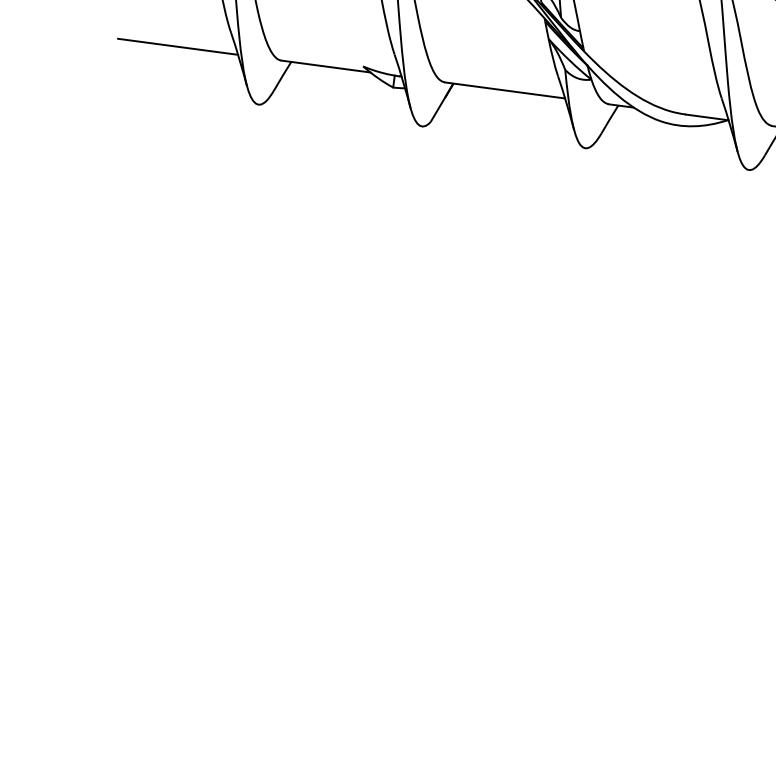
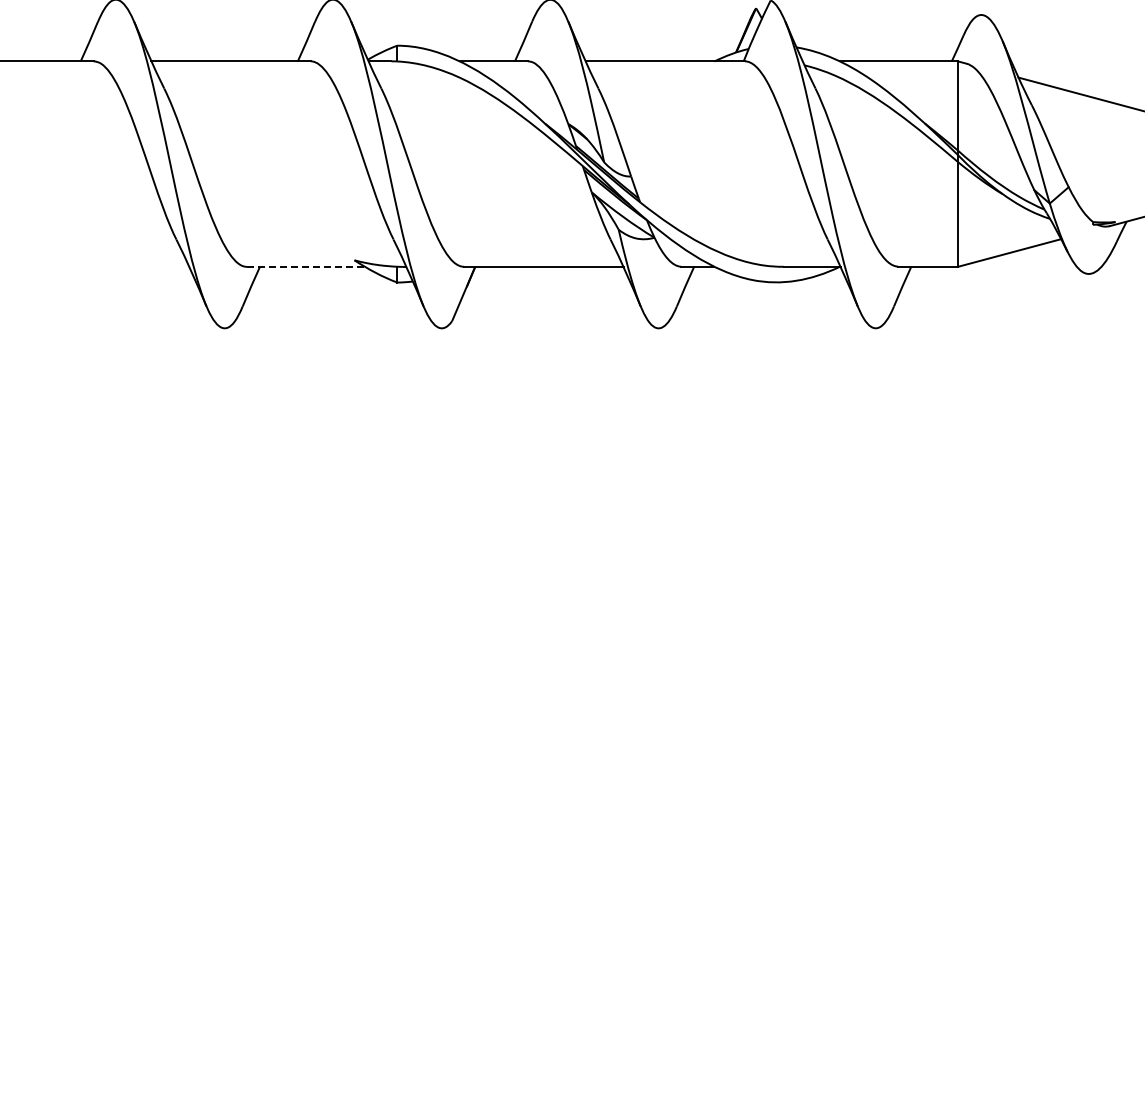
line: (178, 46) -> (109, 266), removed
line: (326, 66) -> (306, 266), solid -> dashed

